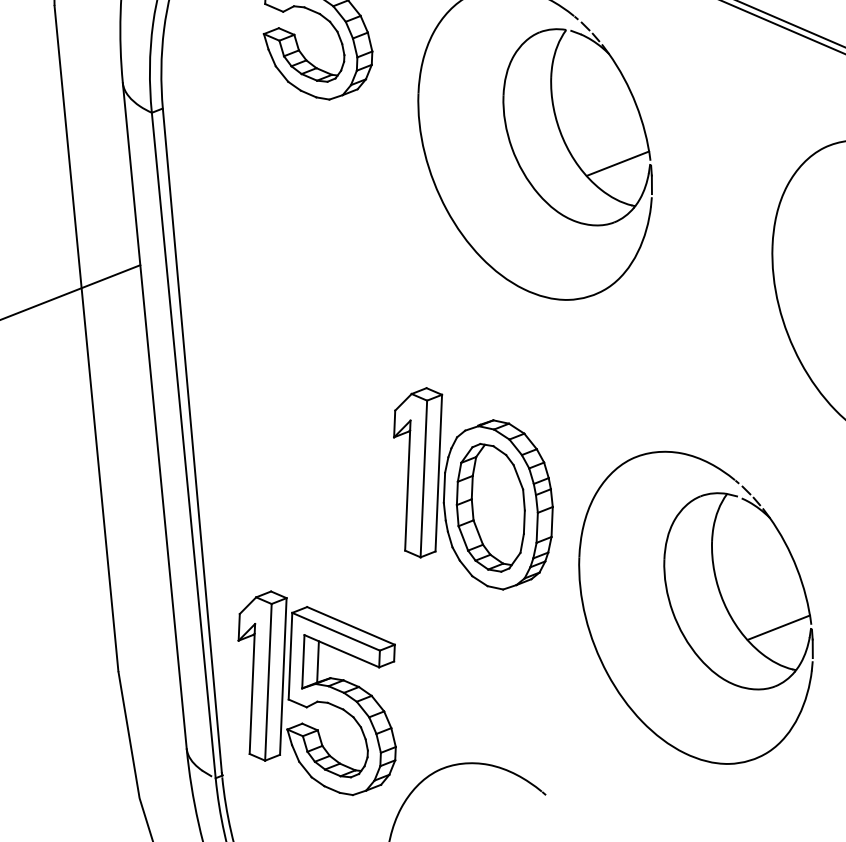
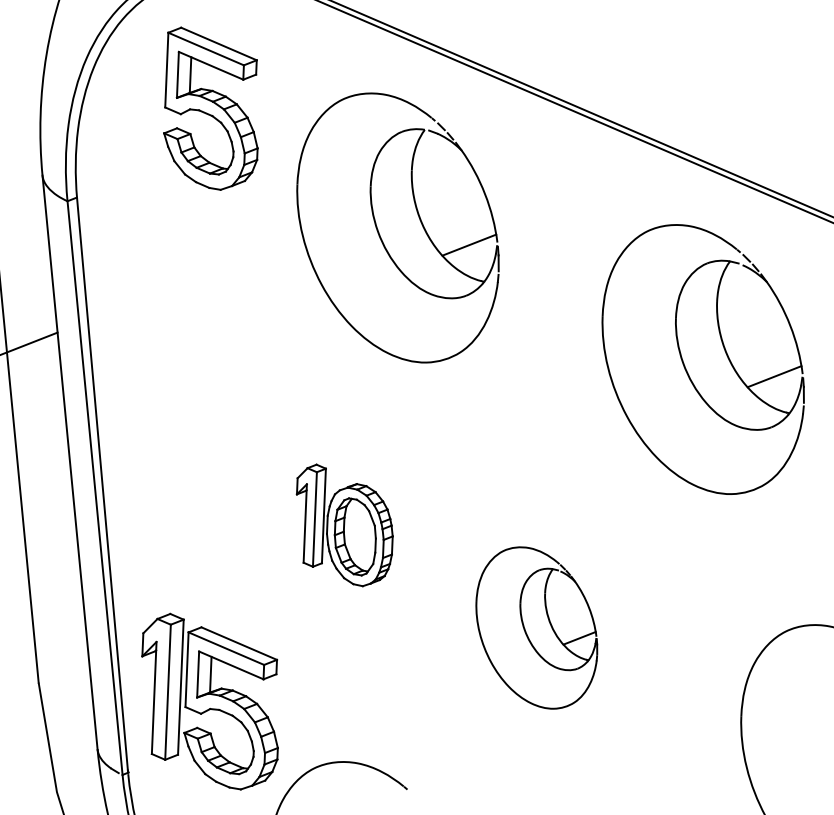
part: (473, 488) -> (344, 525), size x0.7
part: (695, 607) -> (536, 627), size x0.6

